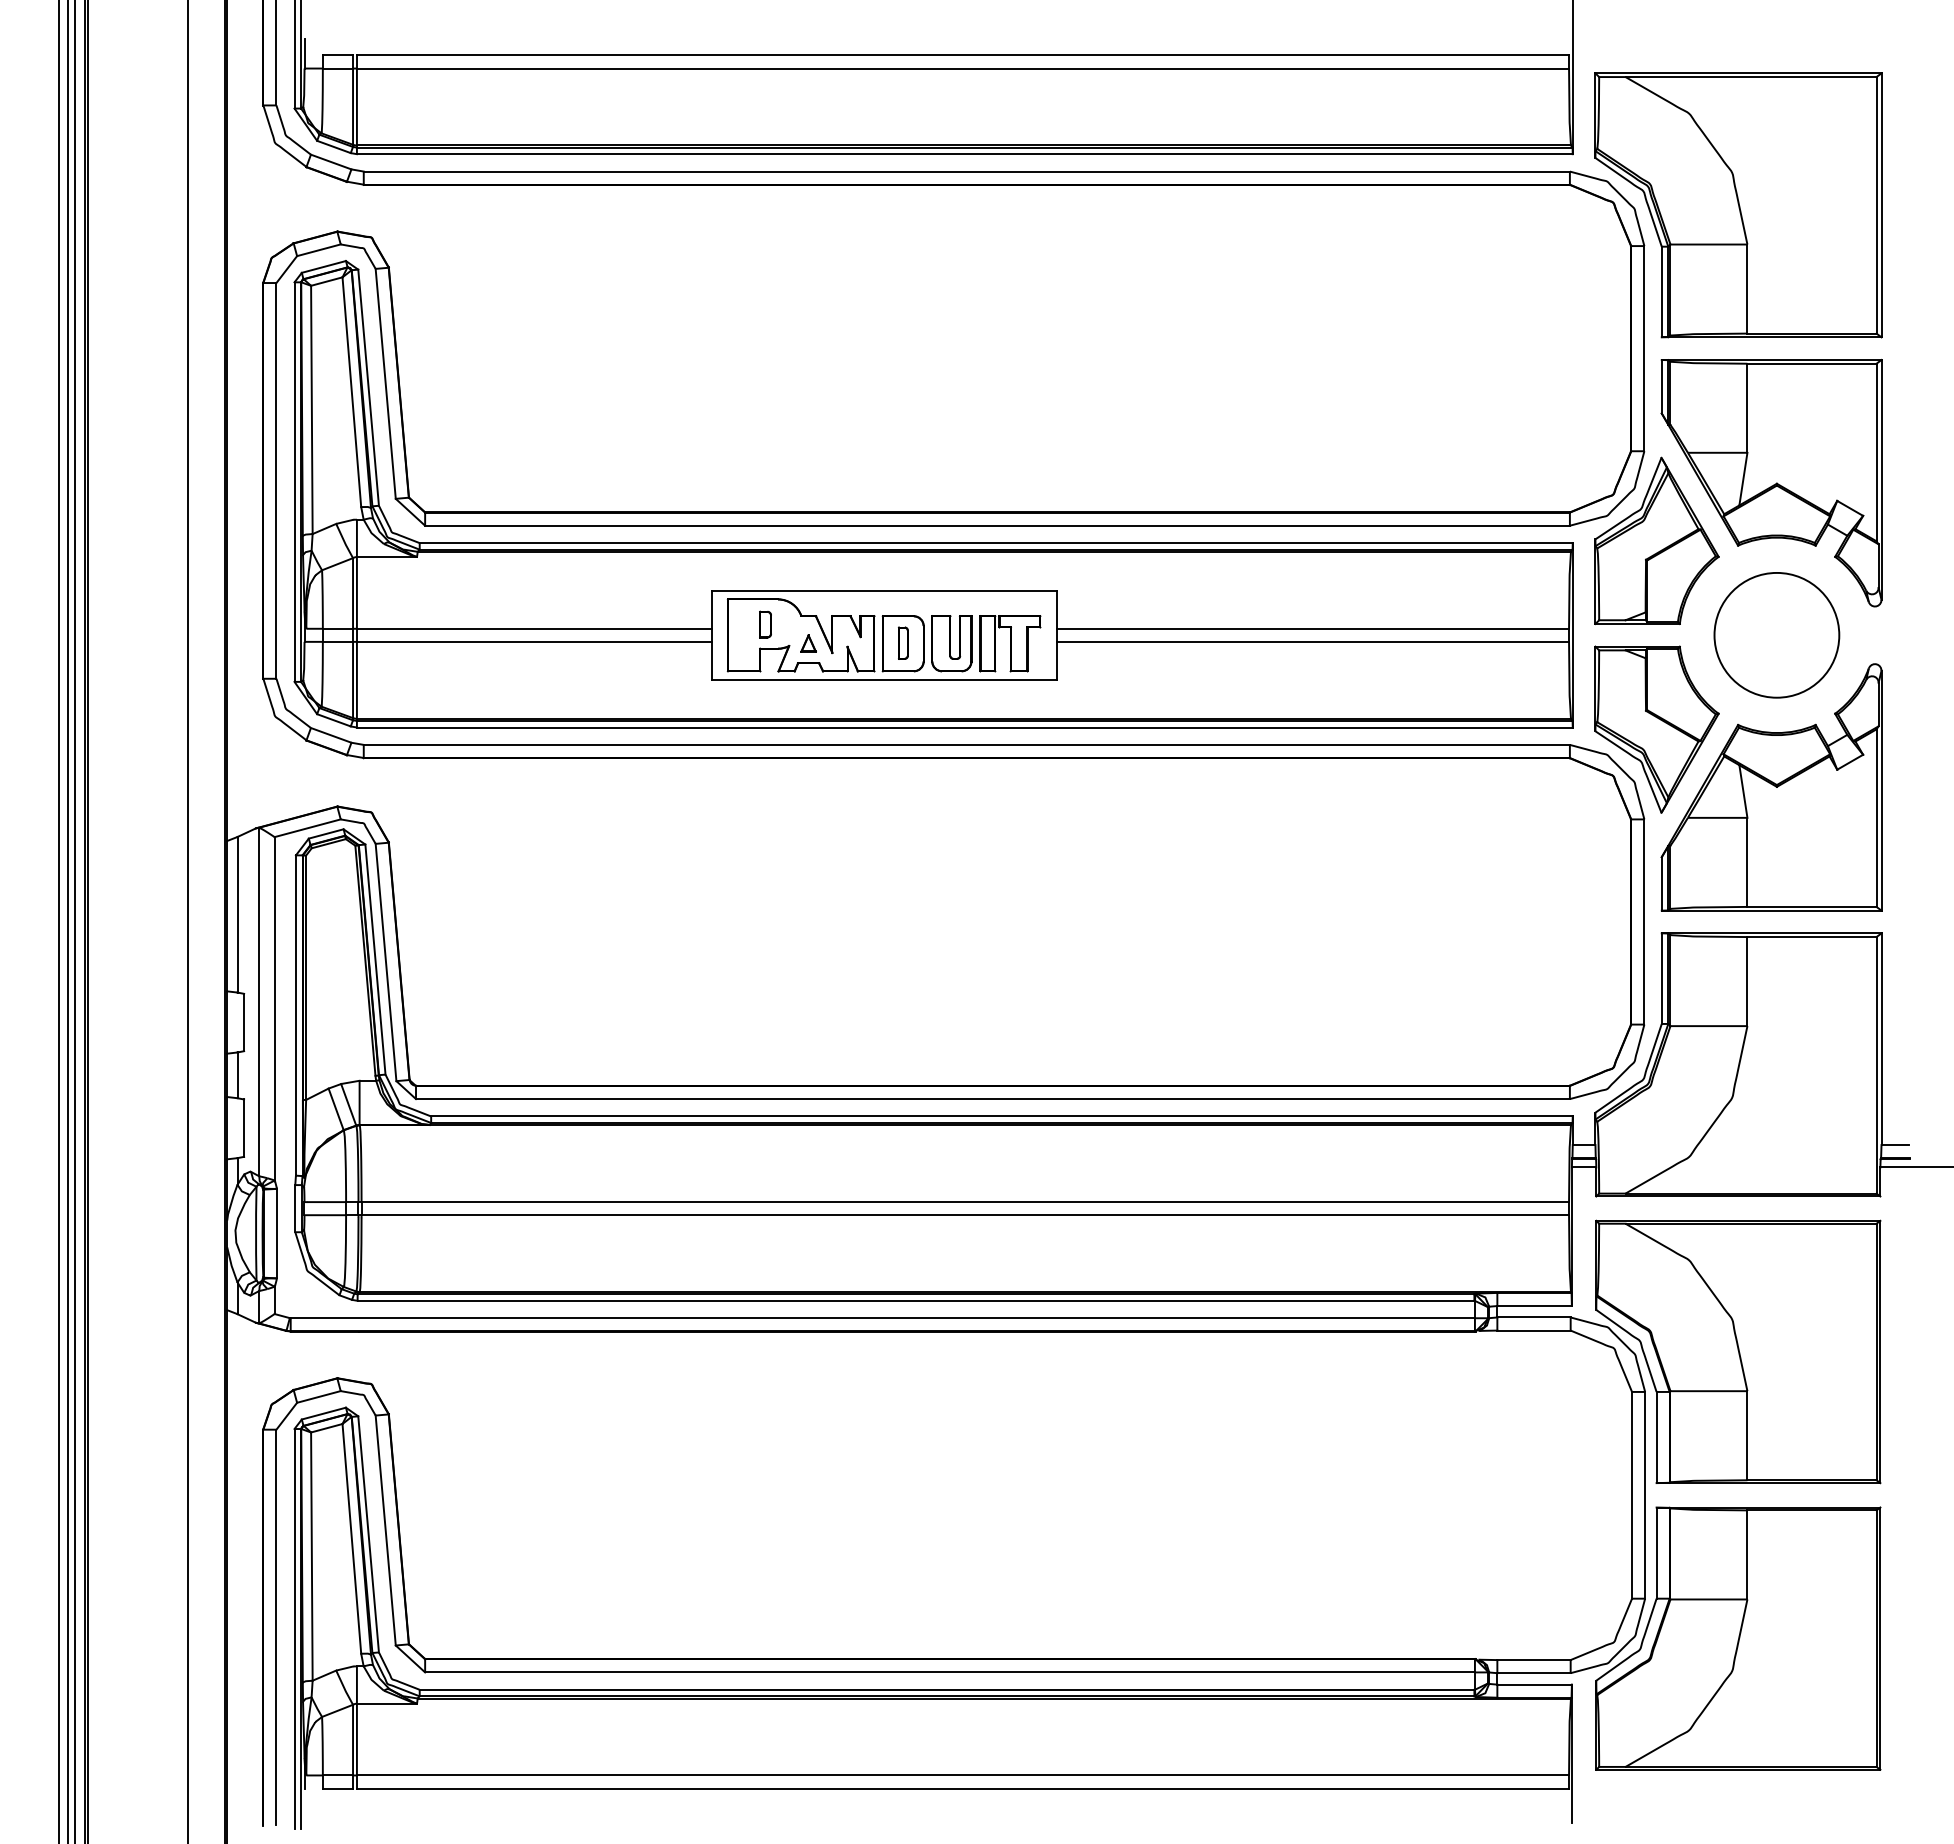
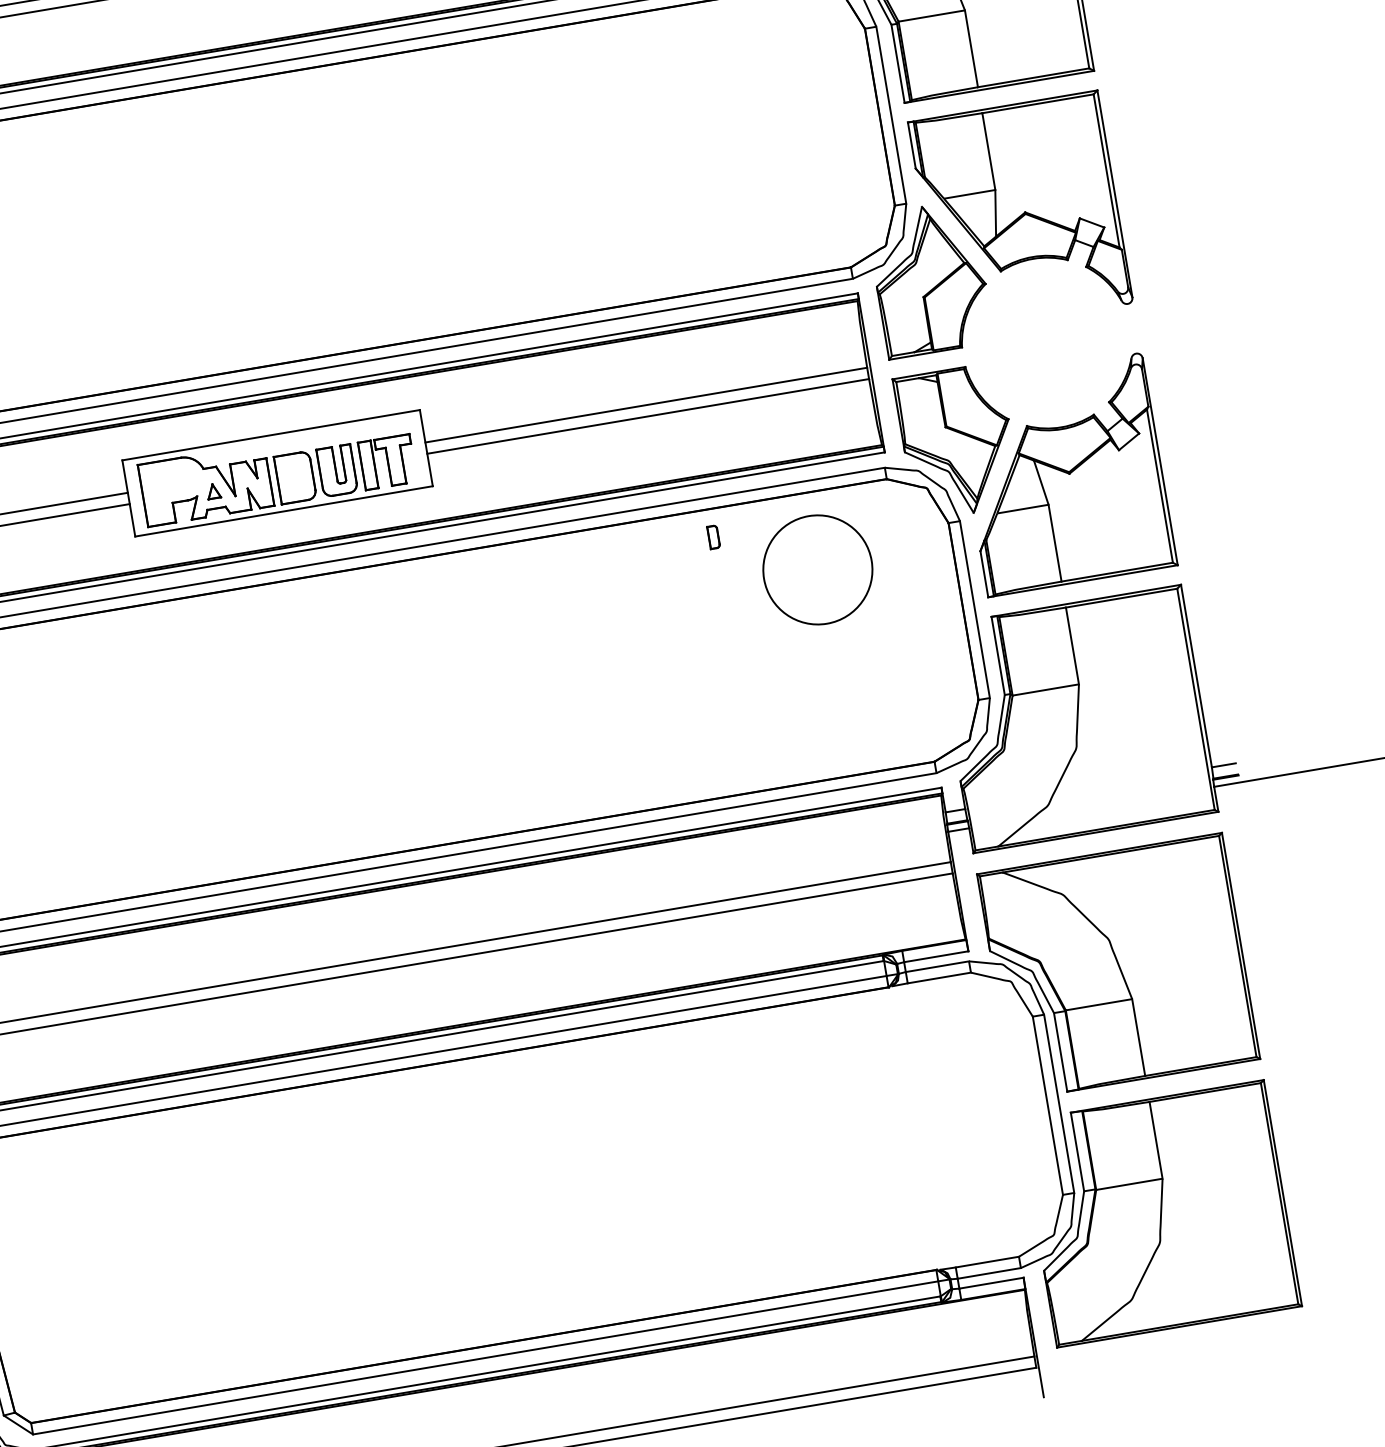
part: (765, 624) -> (713, 537), moved
circle: (1776, 635) -> (817, 570), moved
part: (903, 642) -> (295, 476), removed

